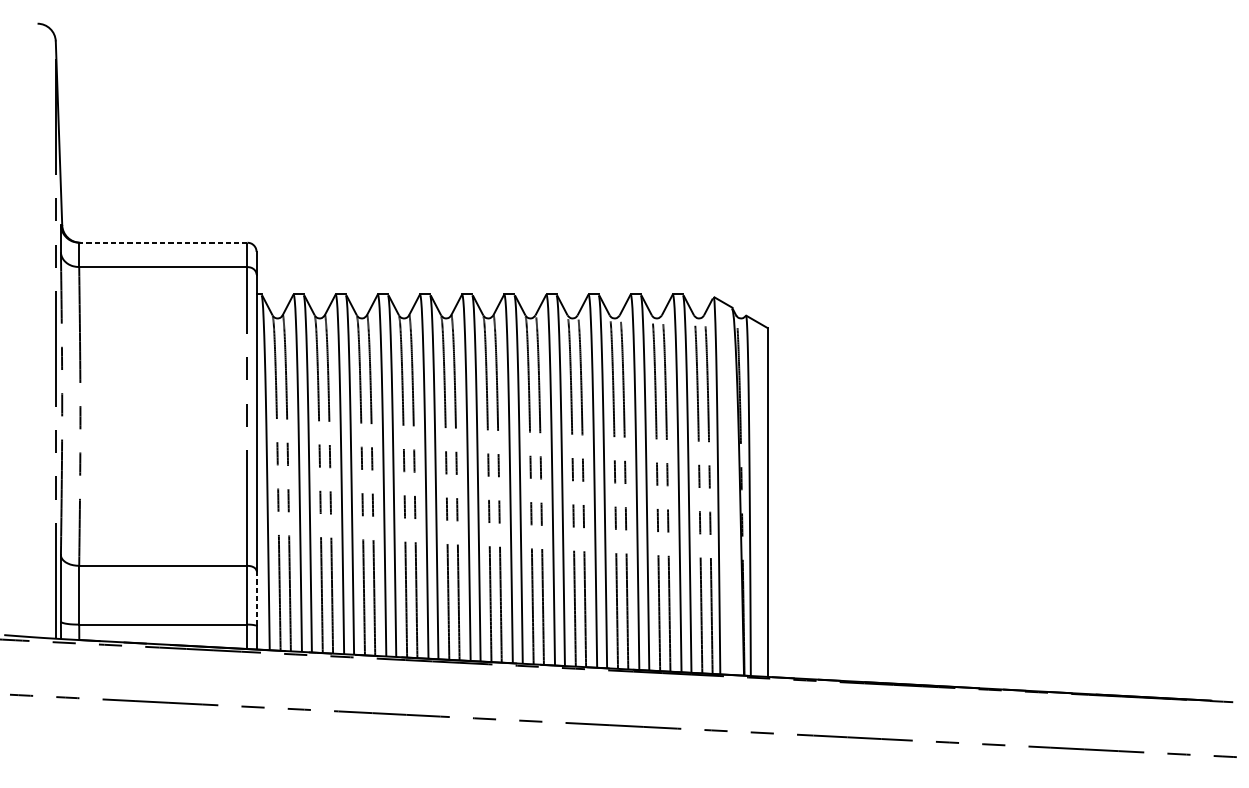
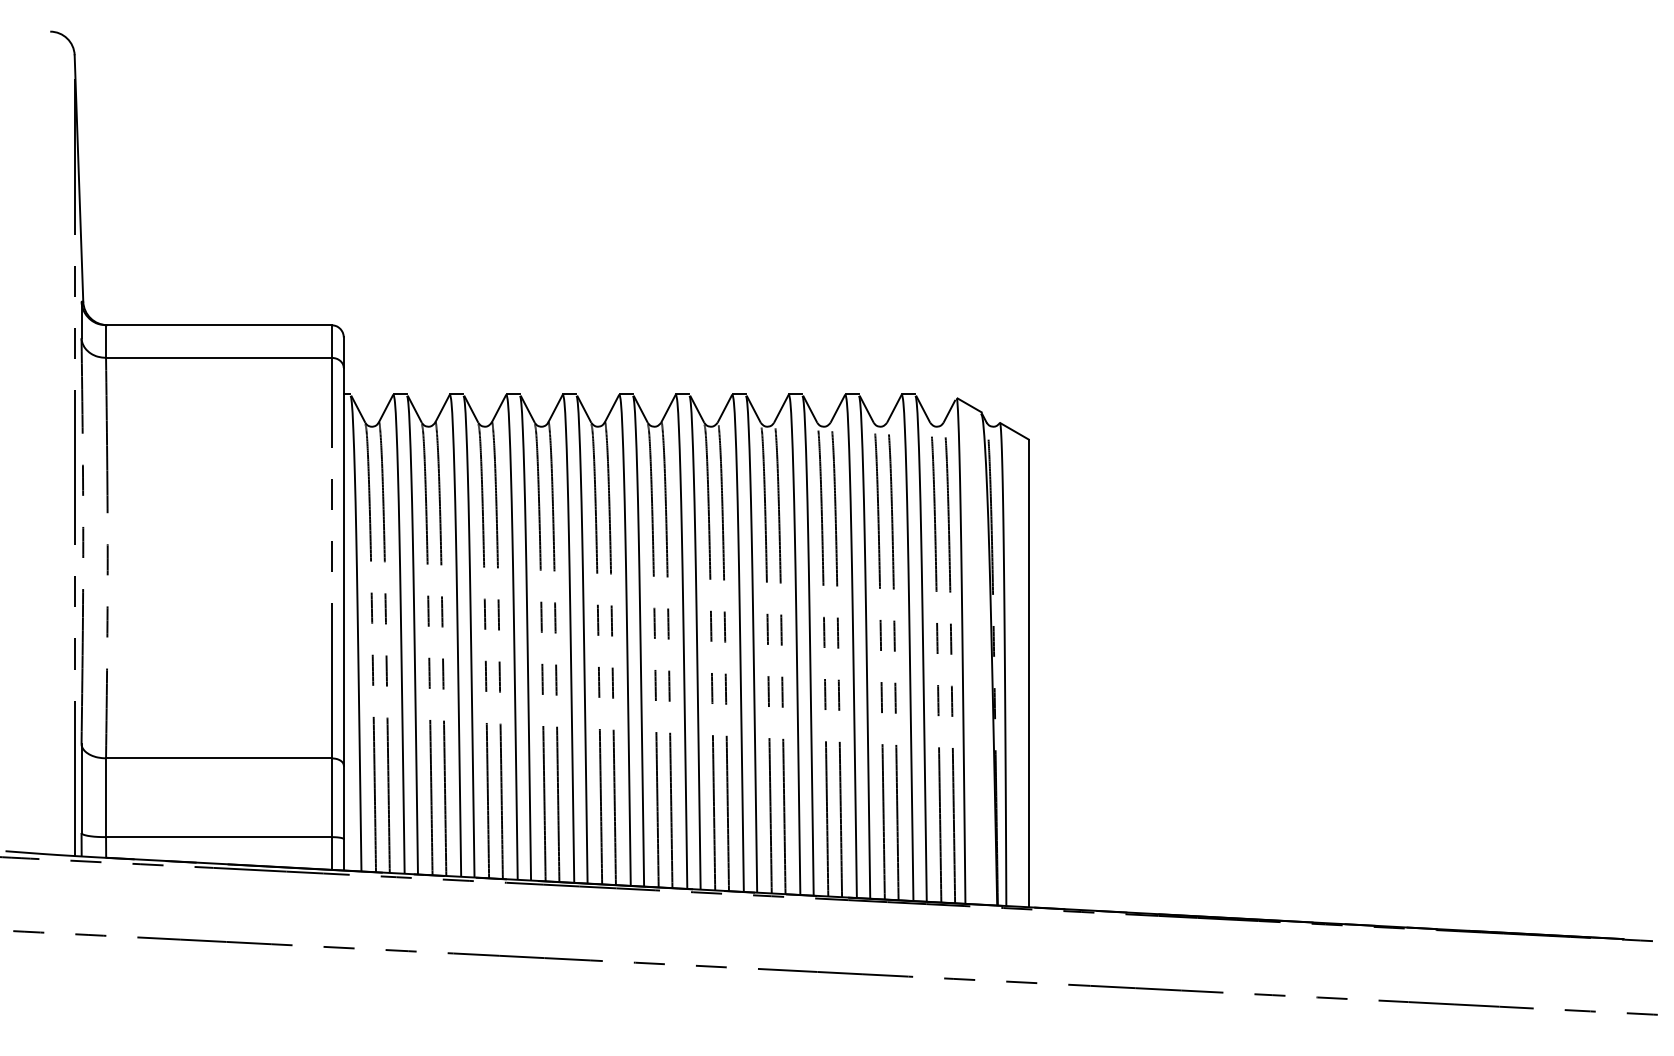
line: (163, 242) -> (218, 325), dashed -> solid
line: (256, 598) -> (343, 802), dashed -> solid

